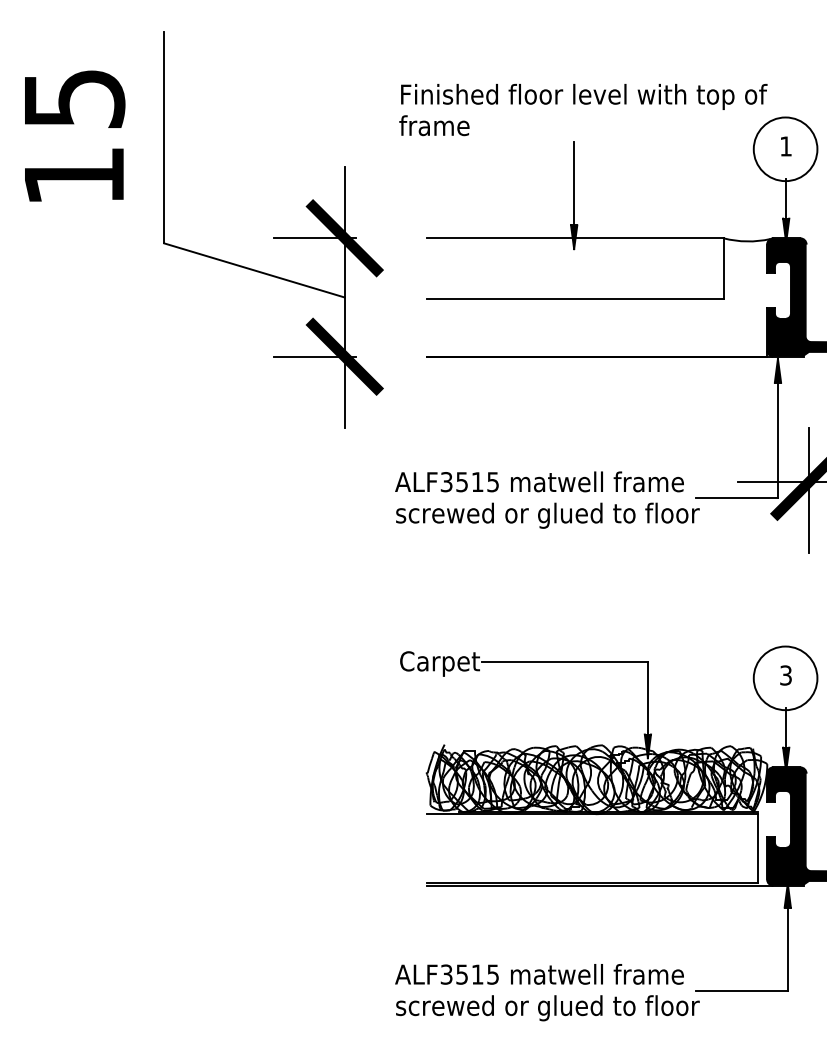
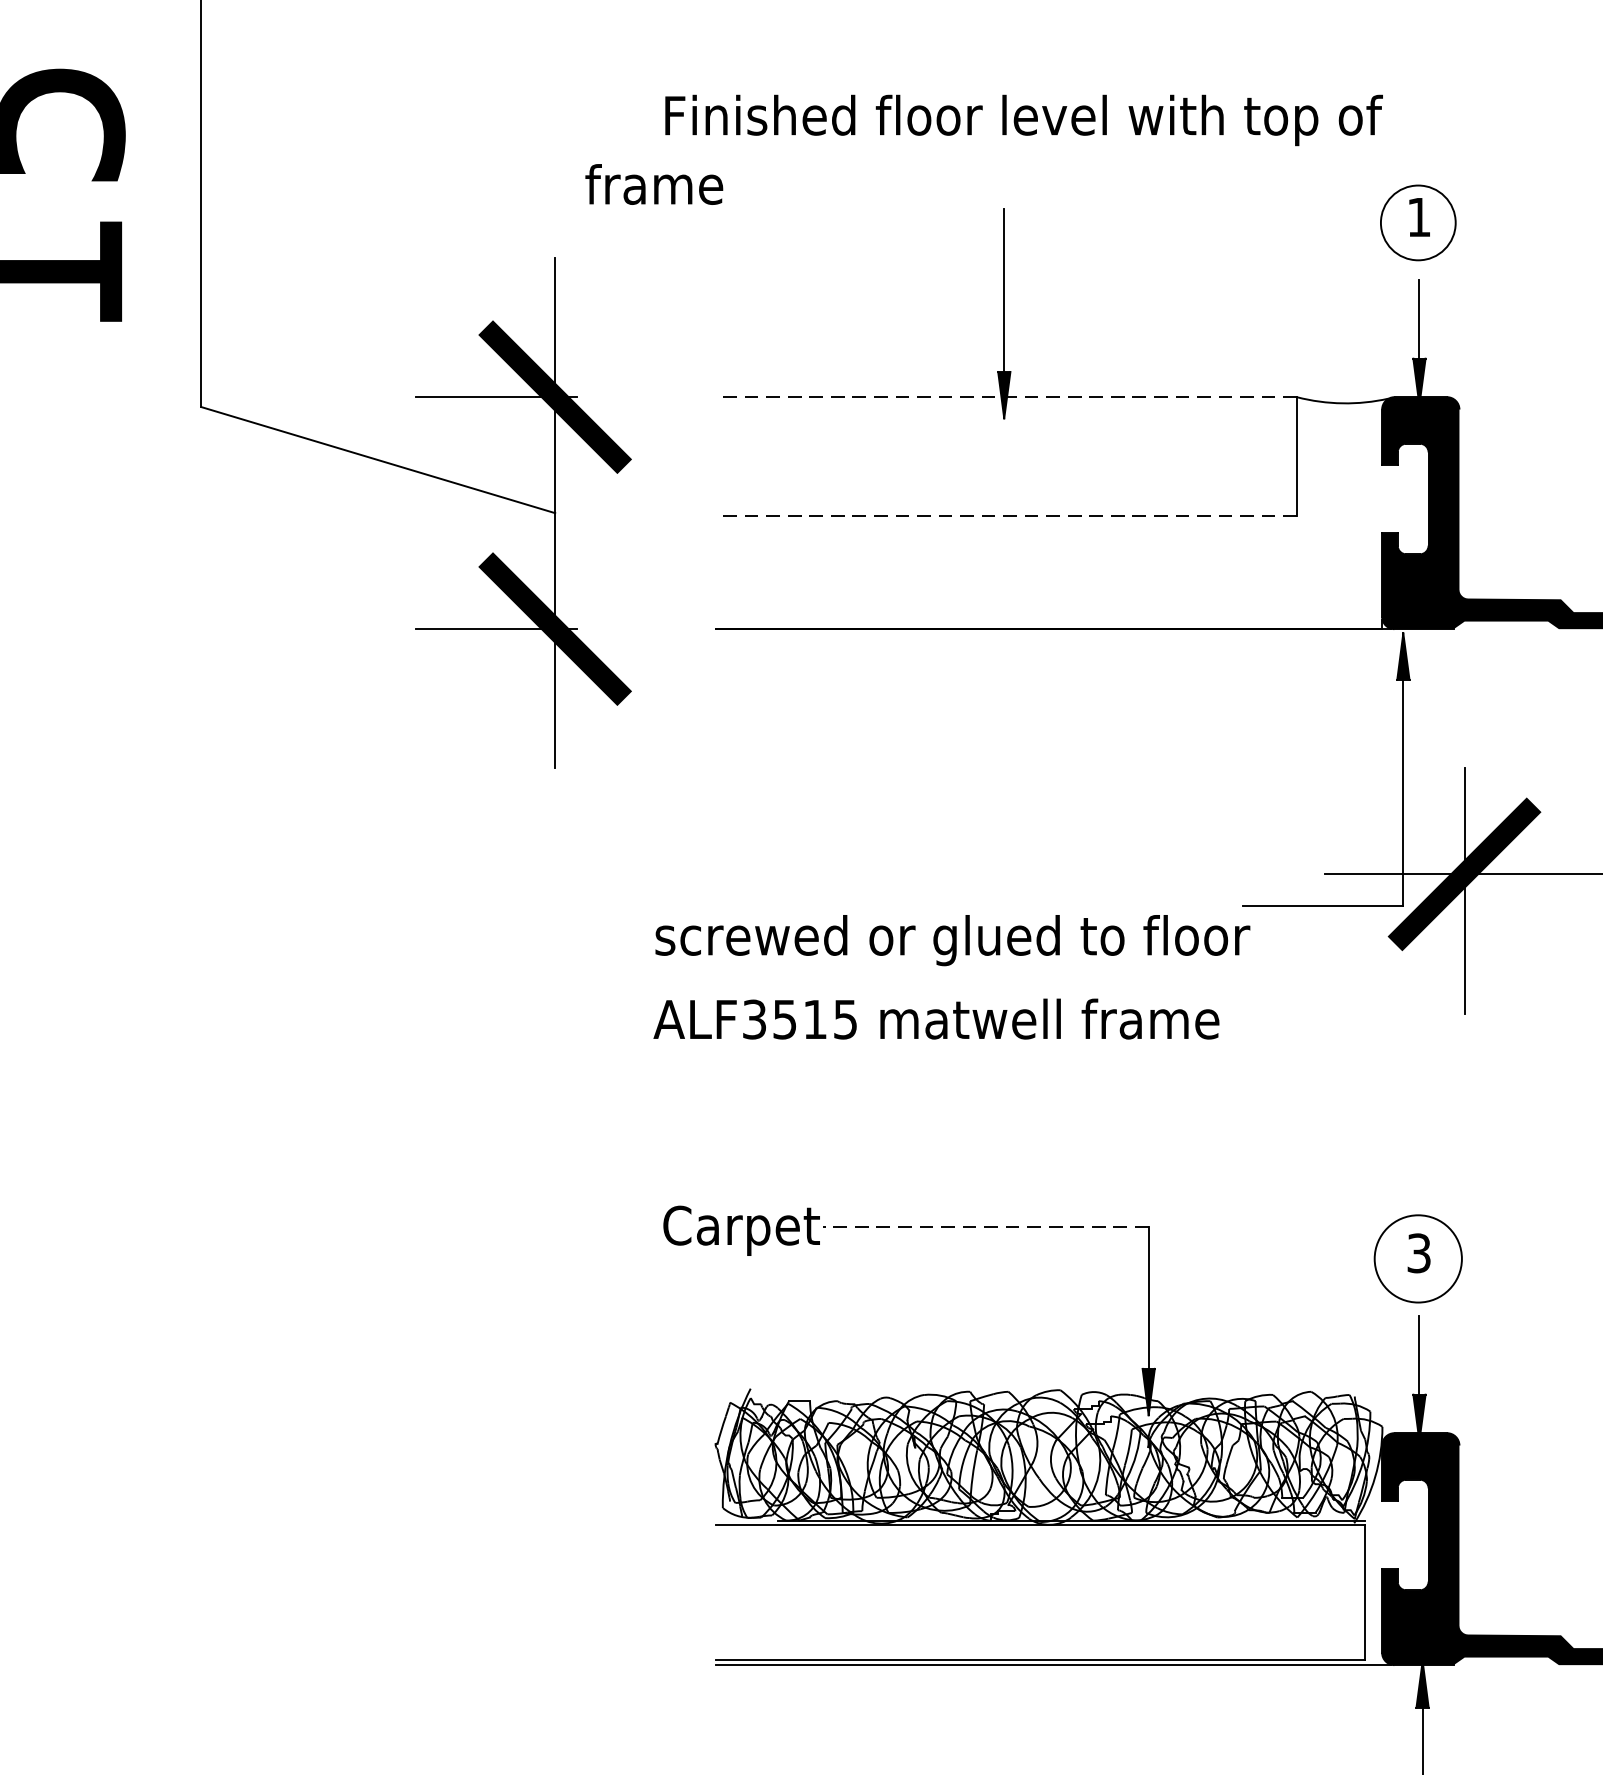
text: (434, 125) -> (654, 184), moved
circle: (785, 149) -> (1418, 223), size x0.6
line: (574, 238) -> (1004, 397), solid -> dashed
line: (574, 298) -> (1004, 515), solid -> dashed
text: (539, 481) -> (936, 1018), moved
line: (564, 661) -> (985, 1225), solid -> dashed
circle: (785, 678) -> (1418, 1259), size x0.7

